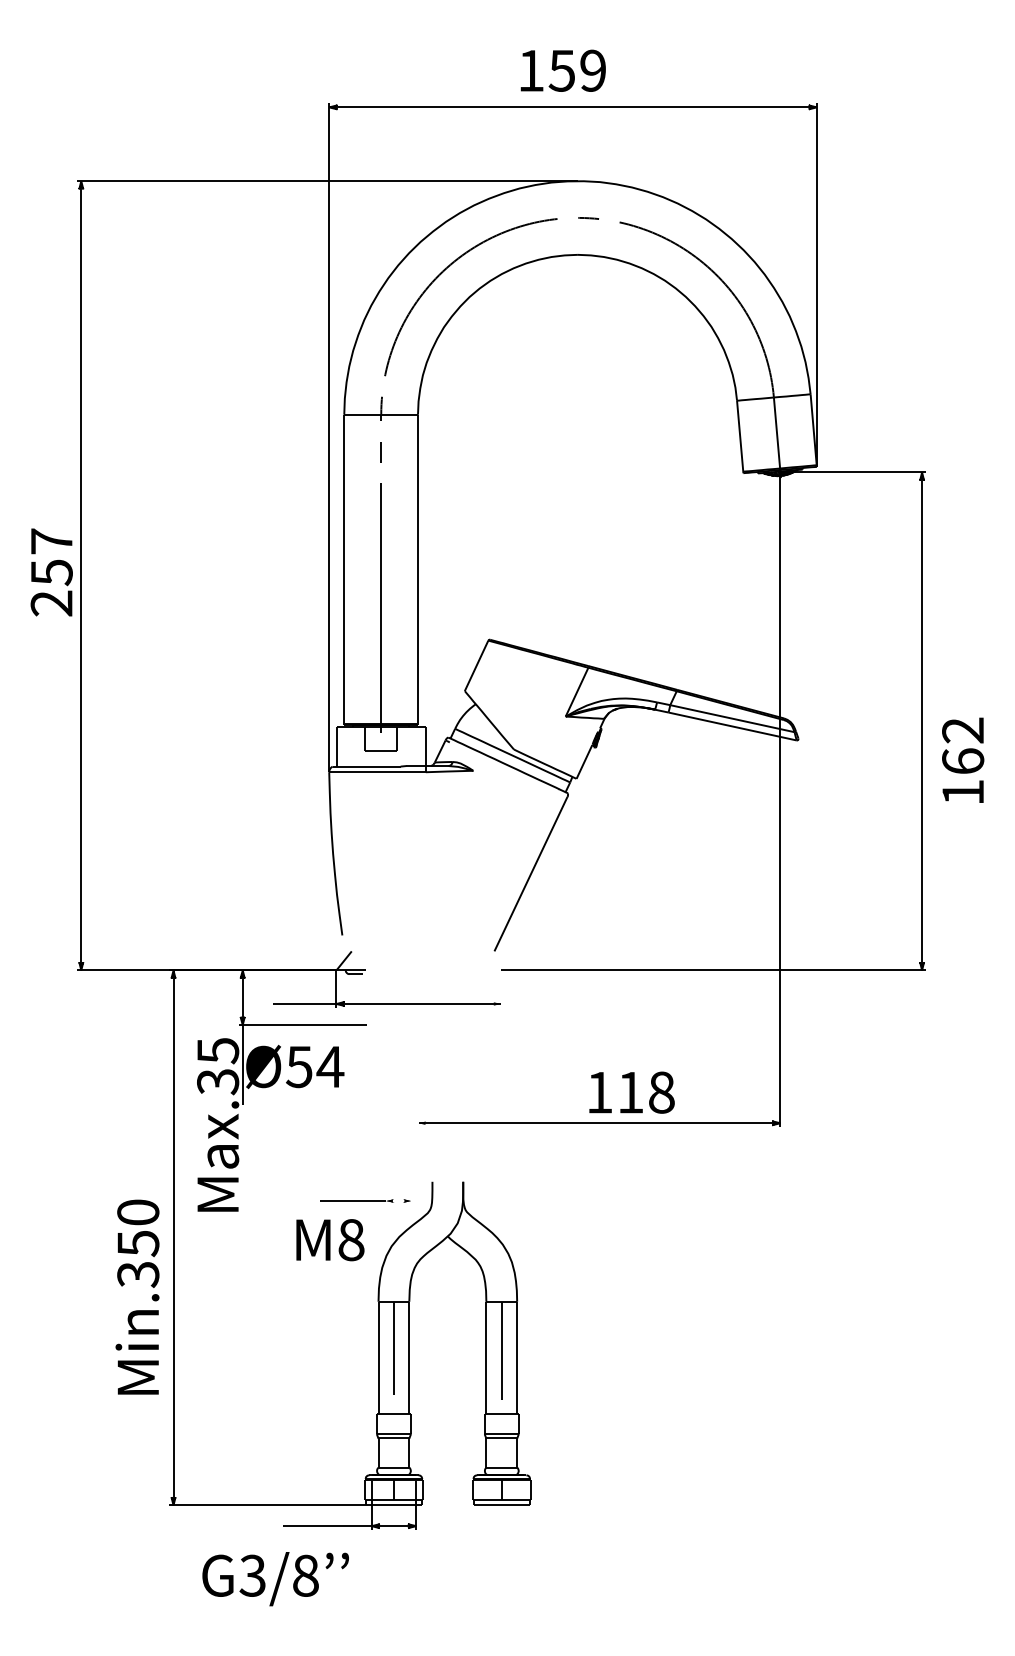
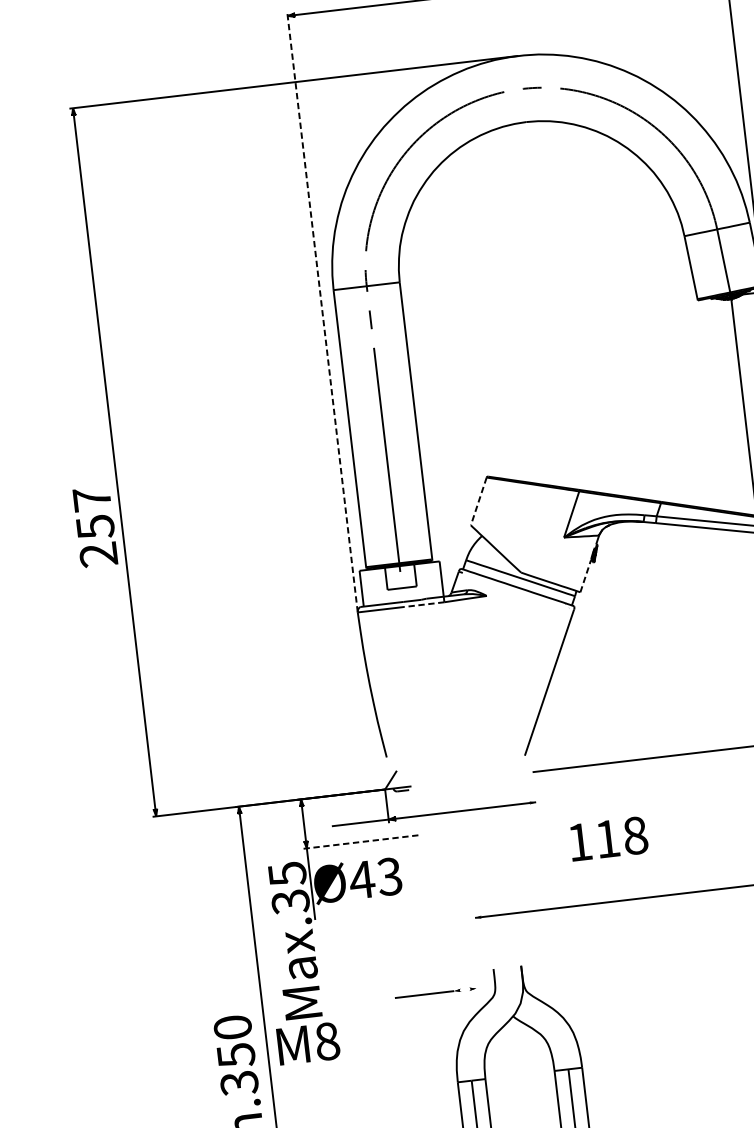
line: (329, 437) -> (322, 312), solid -> dashed
text: (51, 572) -> (95, 527), moved
line: (476, 665) -> (478, 501), solid -> dashed
line: (584, 761) -> (585, 575), solid -> dashed
line: (402, 772) -> (423, 604), solid -> dashed
line: (302, 1025) -> (360, 842), solid -> dashed
text: (314, 1066) -> (375, 877), Ø54 -> Ø43
text: (631, 1092) -> (608, 838), moved
text: (330, 1240) -> (308, 1044), moved

